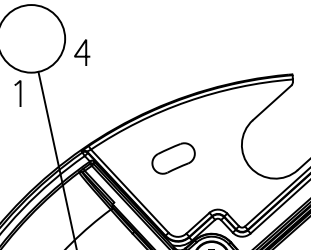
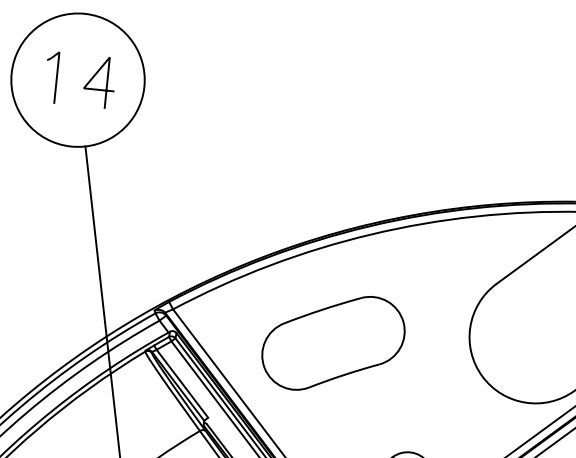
line: (85, 52) -> (105, 82), moved
part: (17, 93) -> (50, 76), moved
part: (173, 158) -> (333, 343), size x1.67

